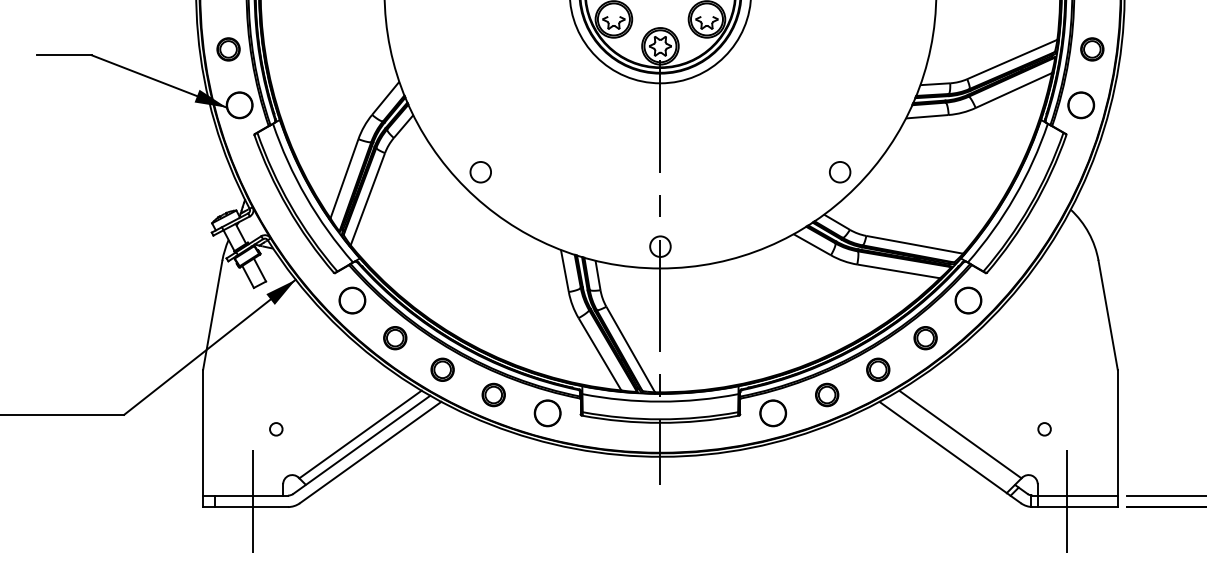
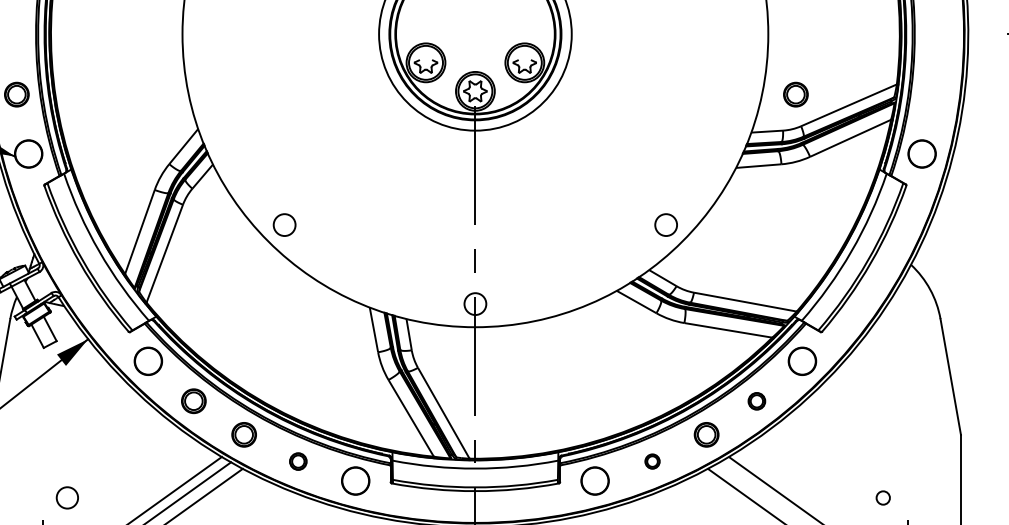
part: (1092, 49) -> (796, 94), moved
part: (925, 338) -> (756, 401), size x0.7
part: (493, 394) -> (298, 461), size x0.7
part: (827, 394) -> (652, 461), size x0.6
circle: (276, 429) -> (67, 498), size x1.6

